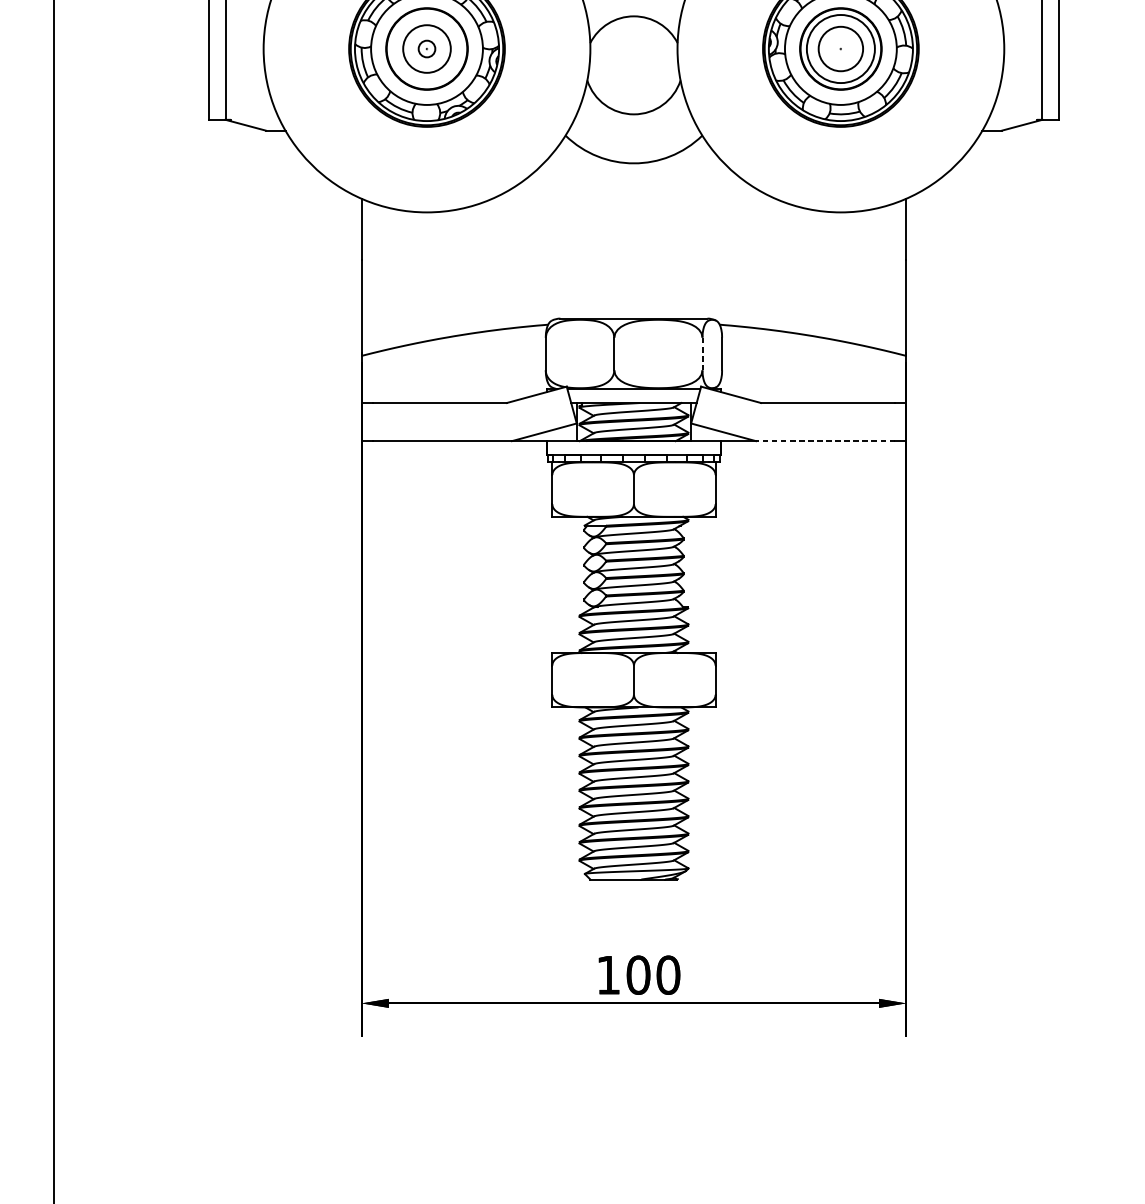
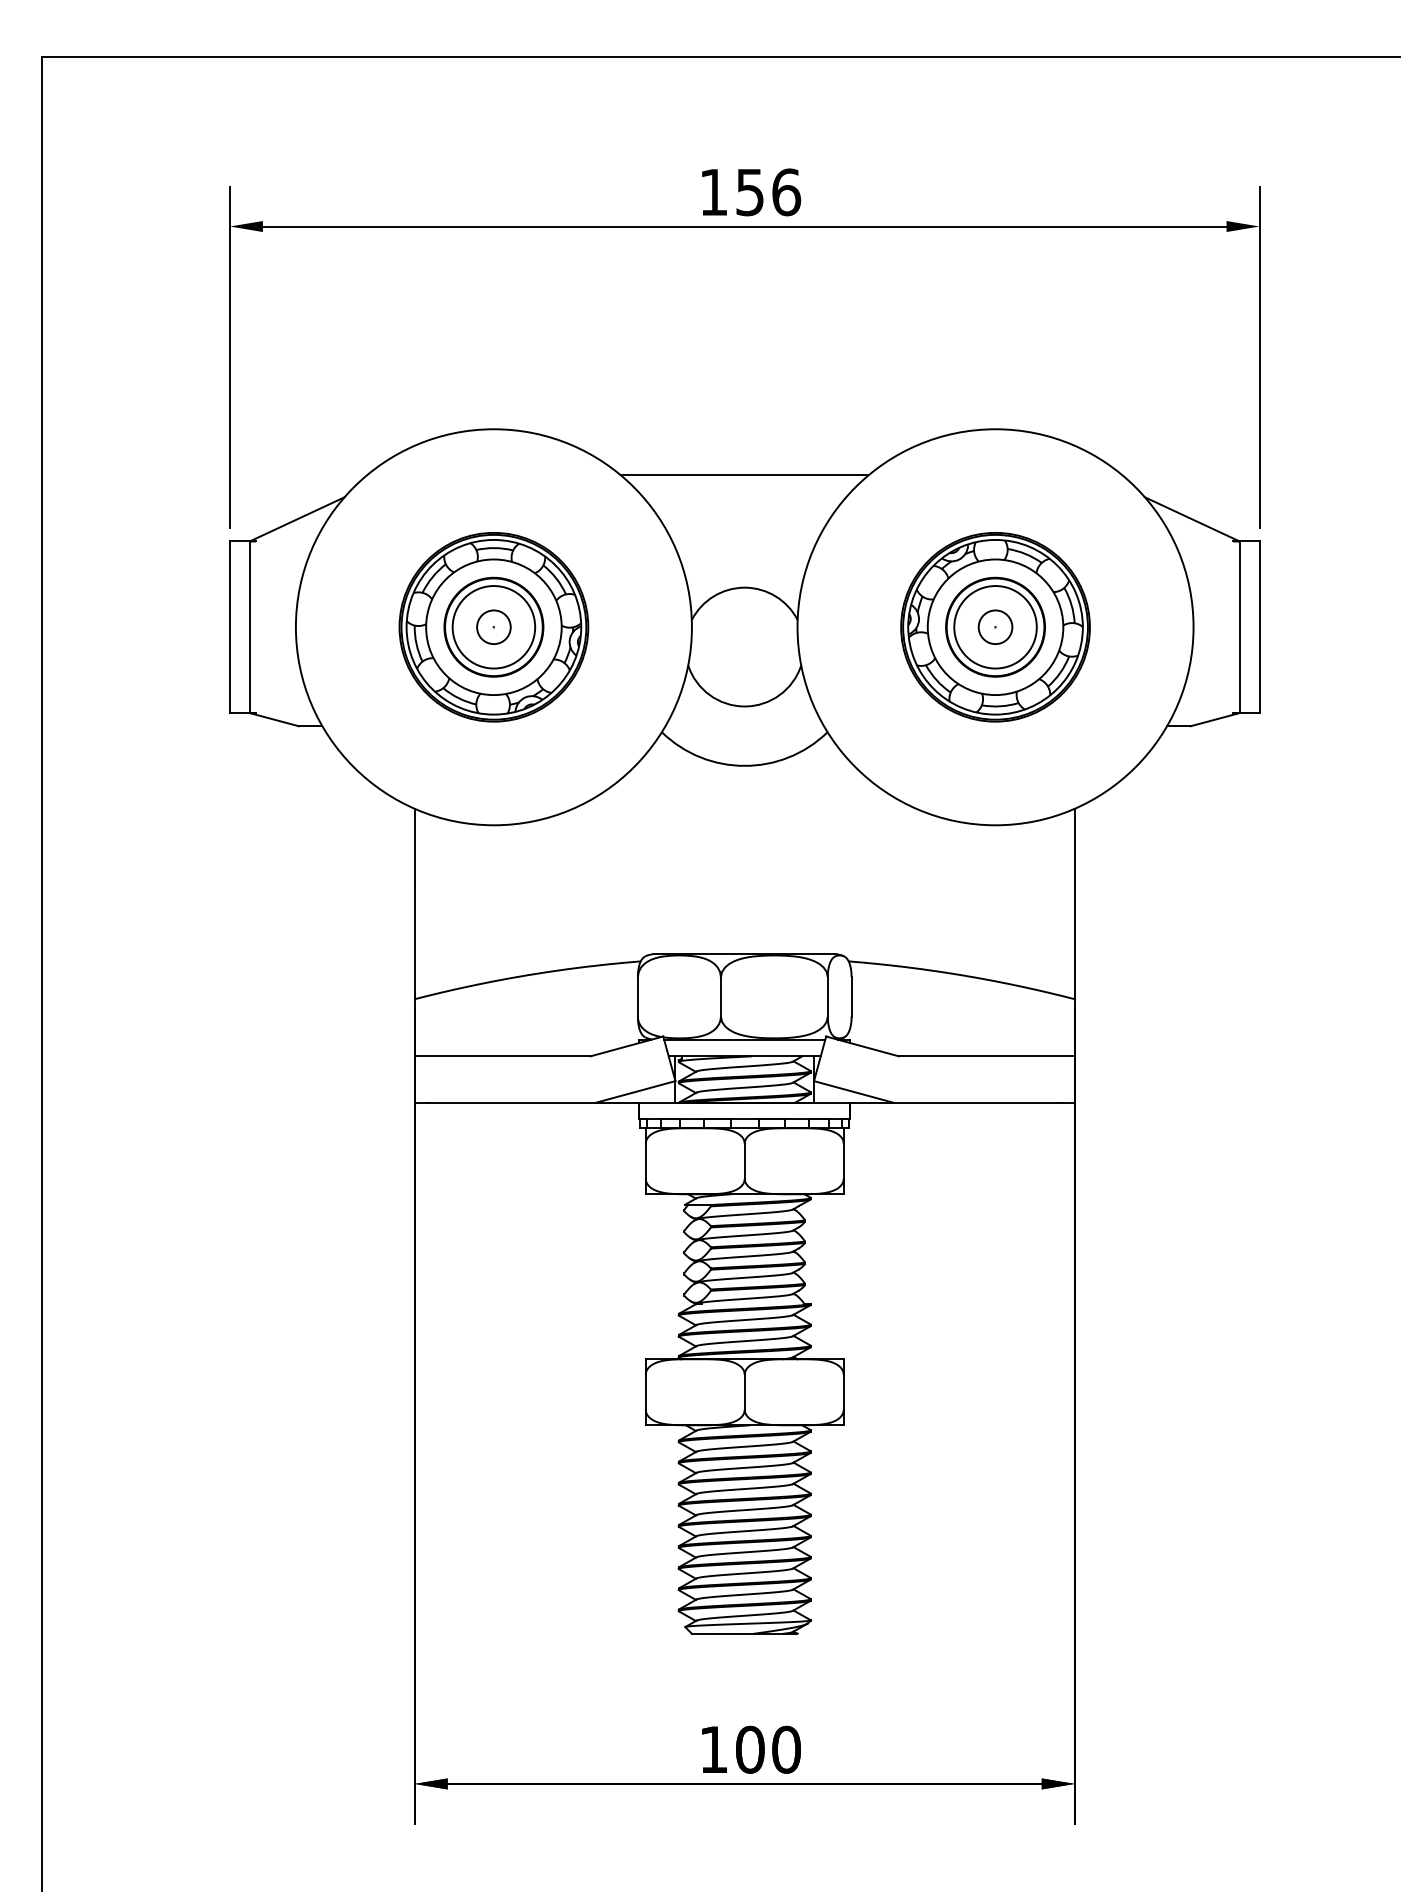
circle: (426, 49) -> (493, 627), size x1.43
circle: (426, 49) -> (493, 627), size x1.67
circle: (840, 49) -> (995, 627), size x0.62
line: (702, 353) -> (827, 996), dashed -> solid
line: (825, 441) -> (976, 1102), dashed -> solid

